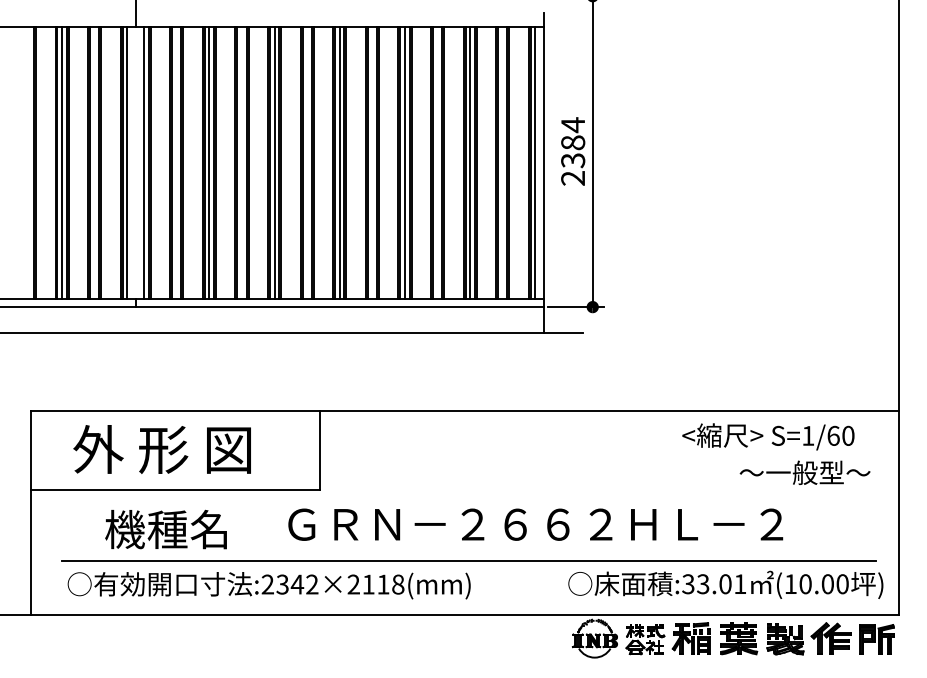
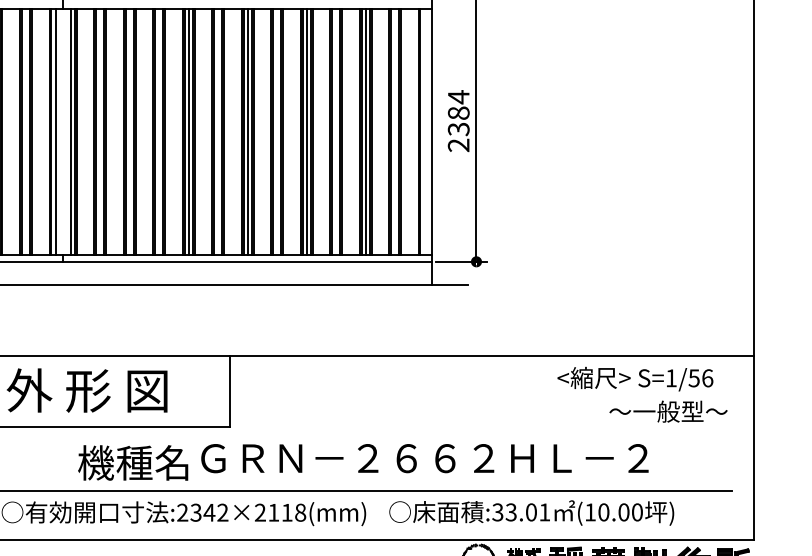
line: (209, 163) -> (129, 131), removed
line: (535, 163) -> (424, 131), removed
text: (840, 435) -> (700, 377), S=1/60 -> S=1/56
text: (165, 529) -> (132, 462), moved
text: (725, 584) -> (531, 512), moved

